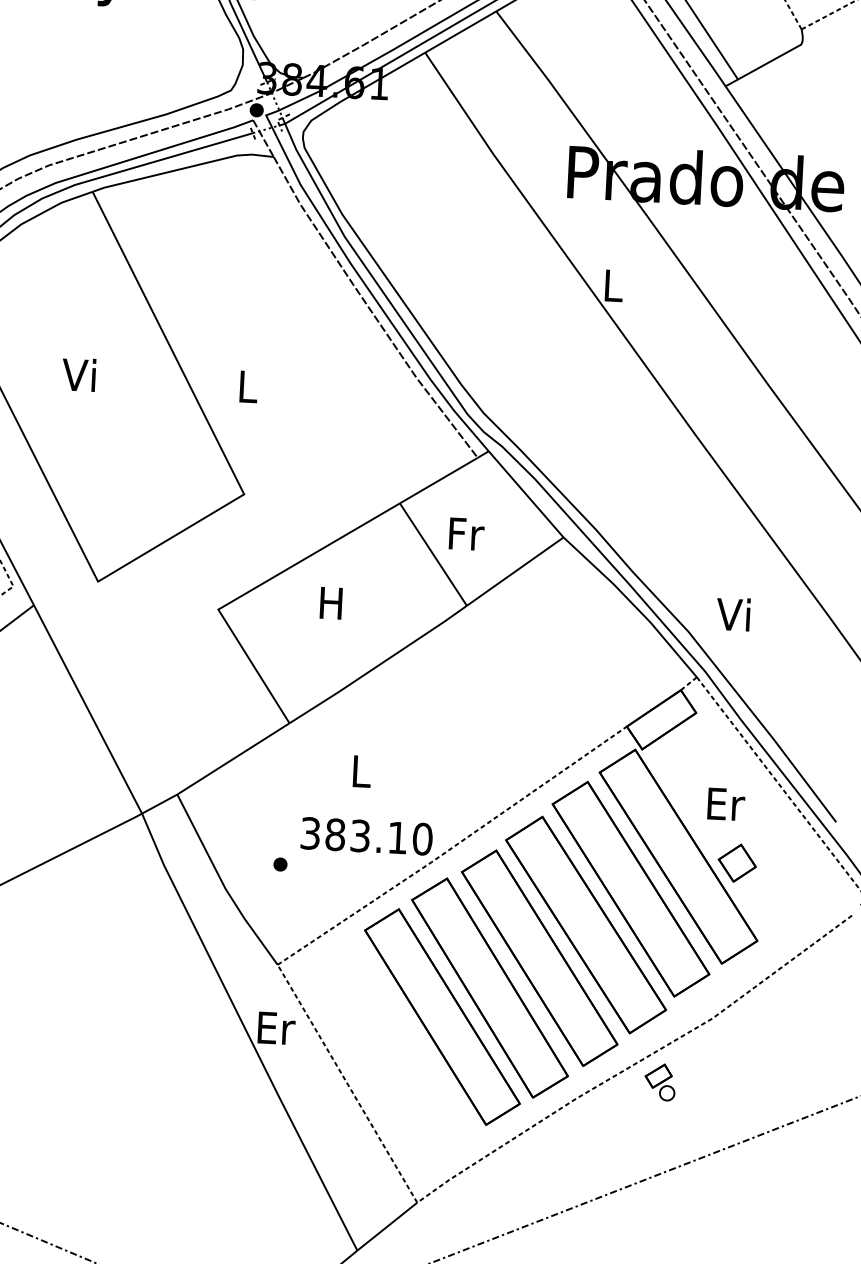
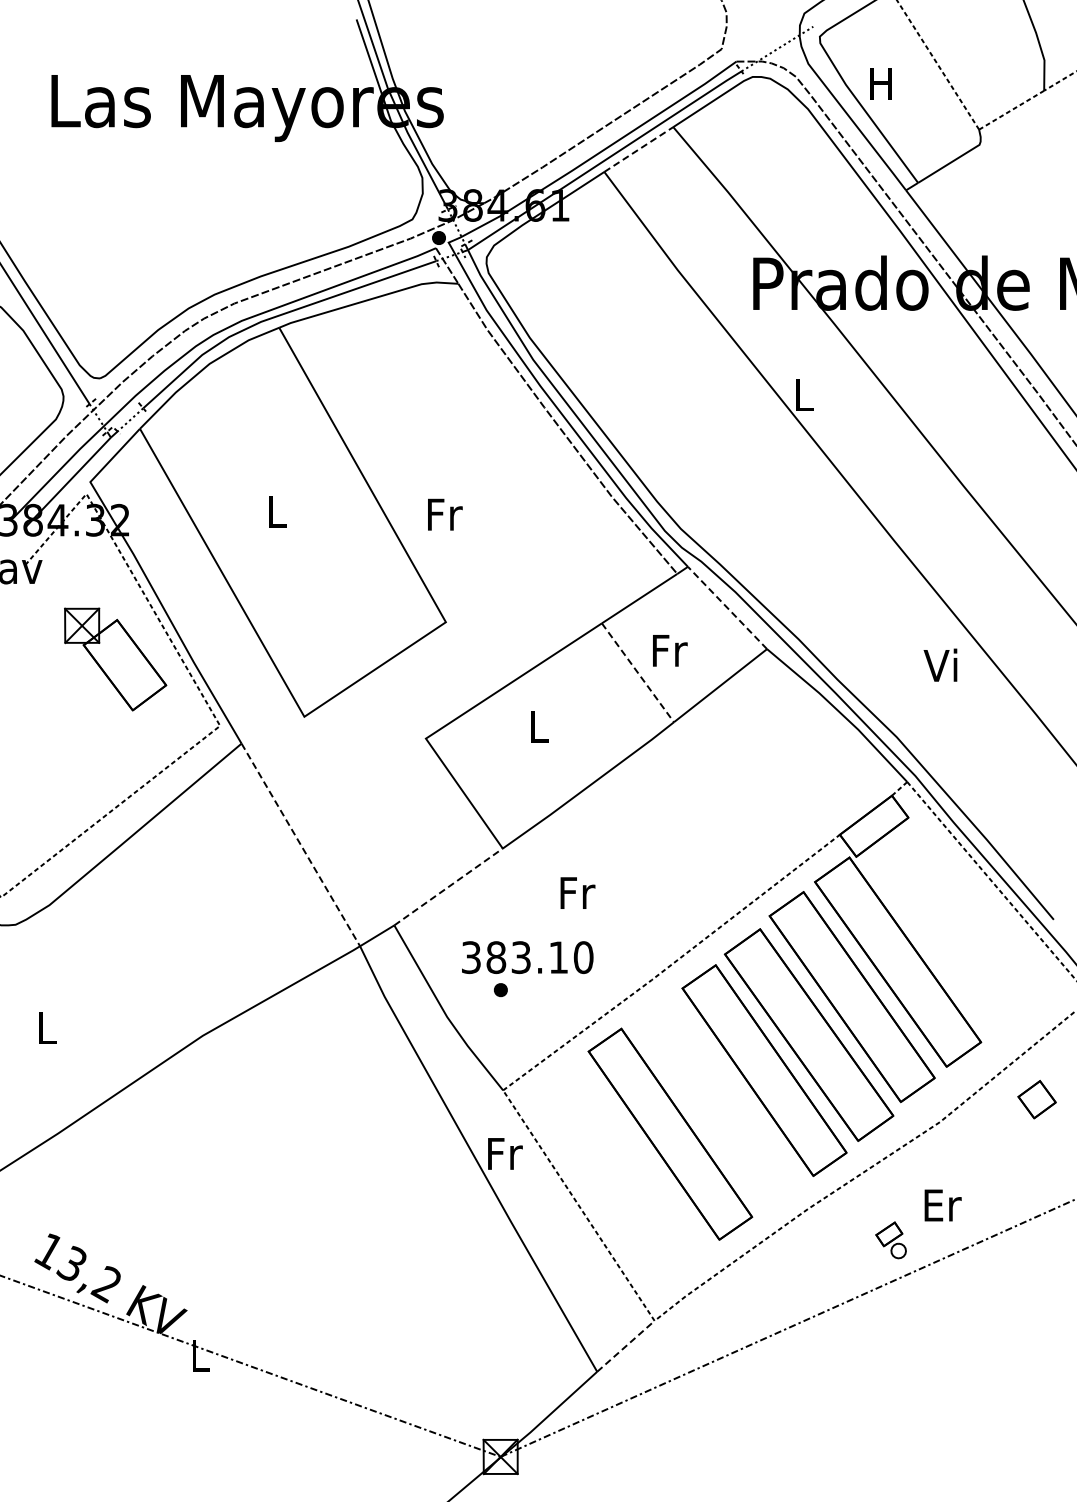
line: (461, 32) -> (639, 149), solid -> dashed
text: (78, 374) -> (274, 510), Vi -> L
text: (249, 386) -> (445, 514), L -> Fr
line: (526, 493) -> (727, 607), solid -> dashed
line: (433, 555) -> (638, 673), solid -> dashed
text: (330, 603) -> (537, 726), H -> L
text: (733, 613) -> (940, 664), moved
line: (88, 710) -> (301, 845), solid -> dashed
line: (233, 758) -> (448, 886), solid -> dashed
text: (361, 770) -> (577, 892), L -> Fr
text: (725, 804) -> (942, 1205), moved
text: (366, 836) -> (527, 957), moved
part: (736, 863) -> (1036, 1099), moved
part: (490, 987) -> (716, 1102), removed
text: (276, 1027) -> (505, 1153), Er -> Fr
part: (659, 1082) -> (890, 1240), moved
line: (387, 1226) -> (626, 1346), solid -> dashed

